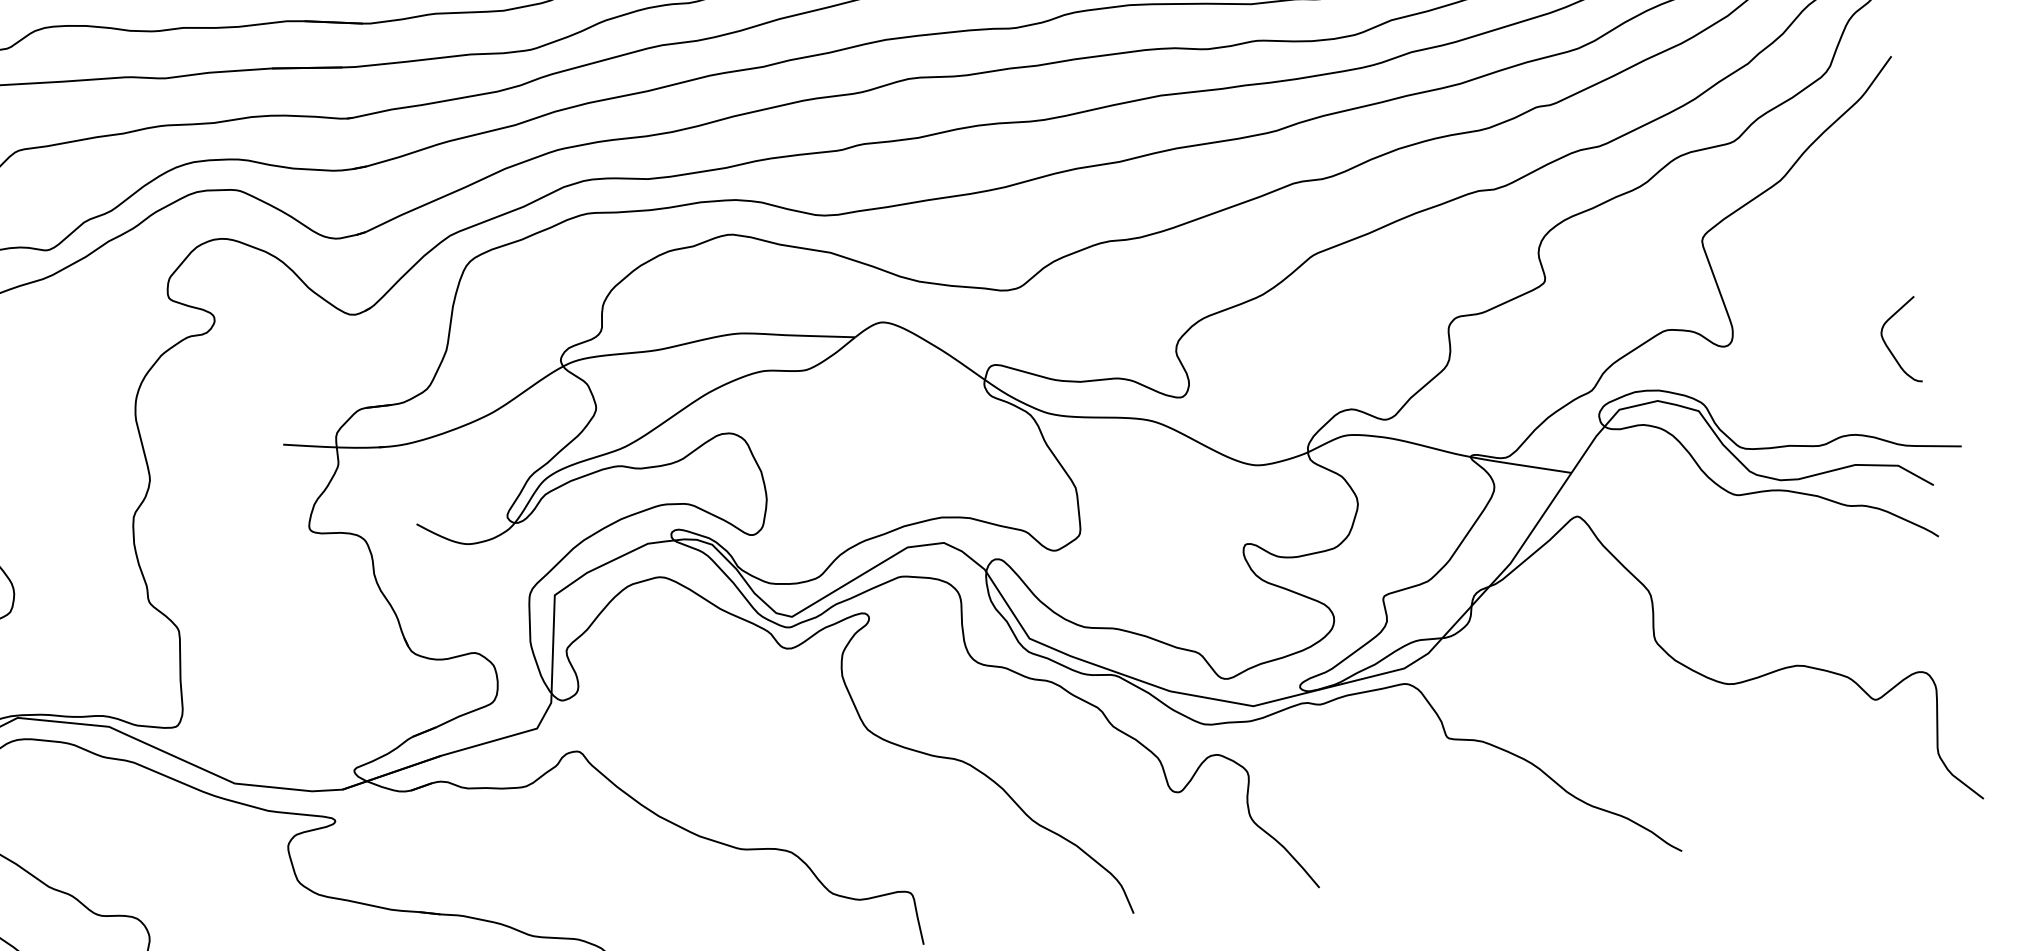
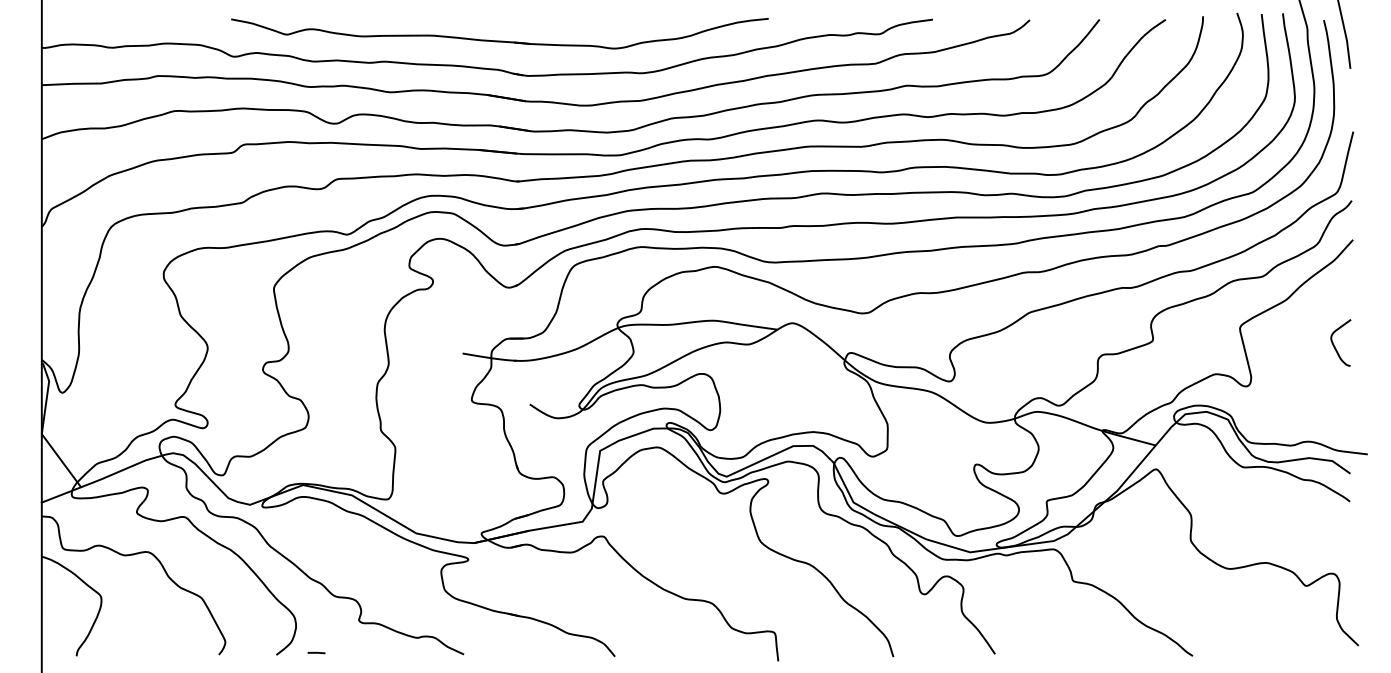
curve: (1888, 345) -> (1334, 344), moved

